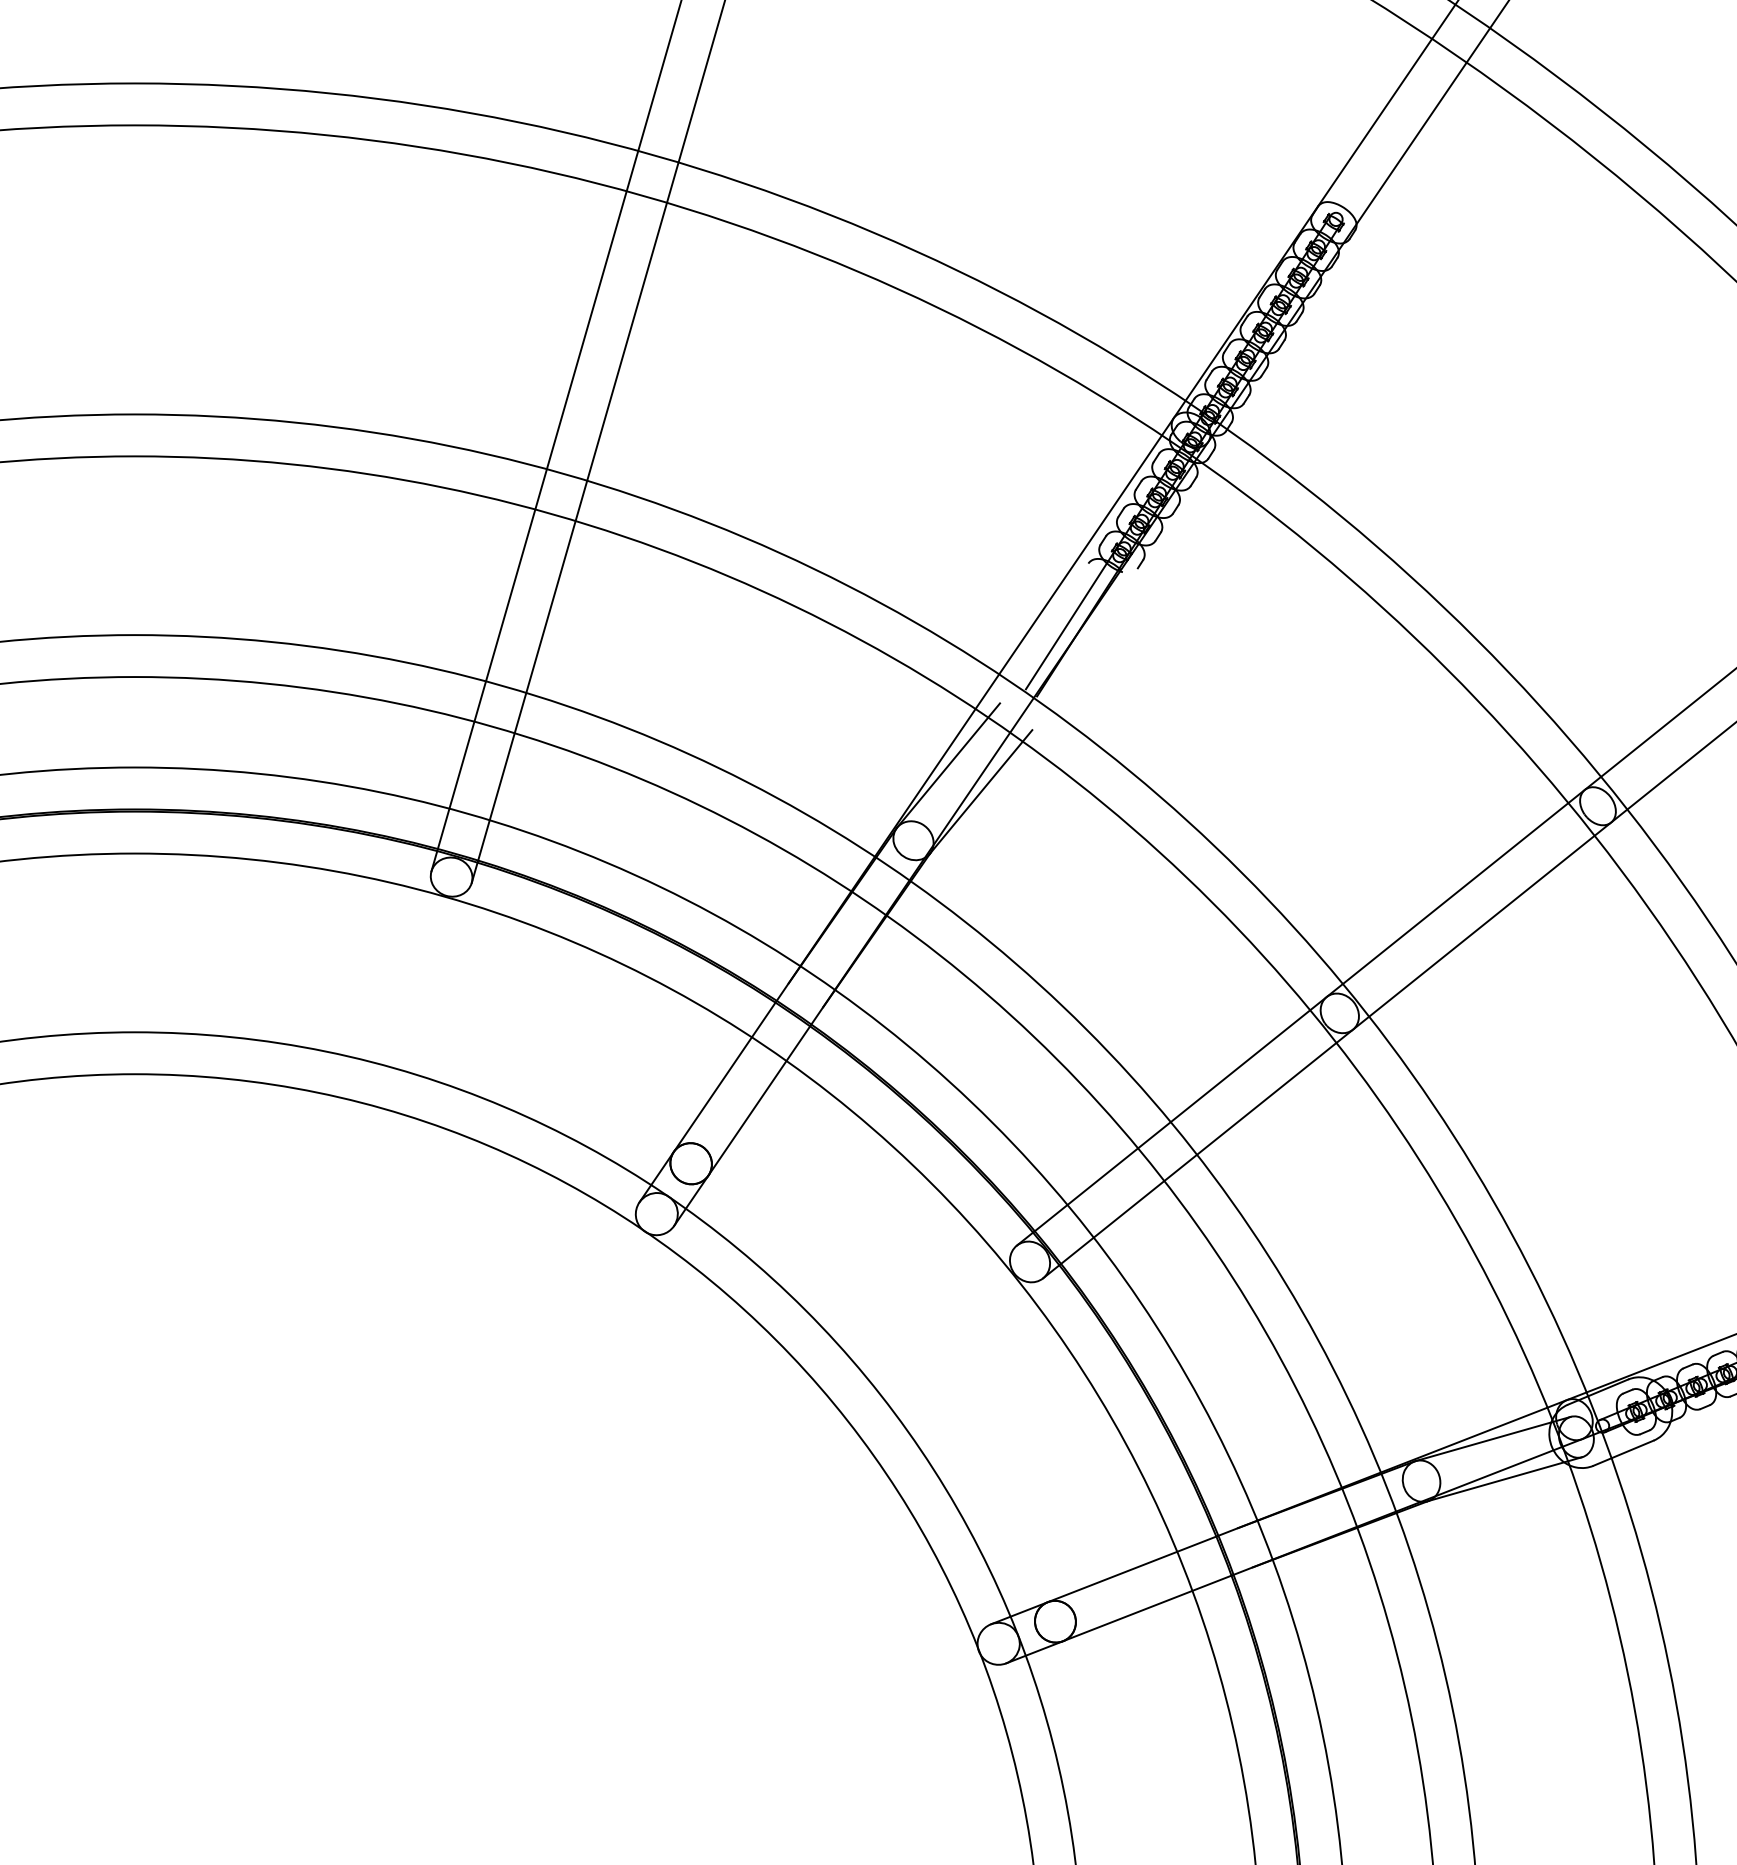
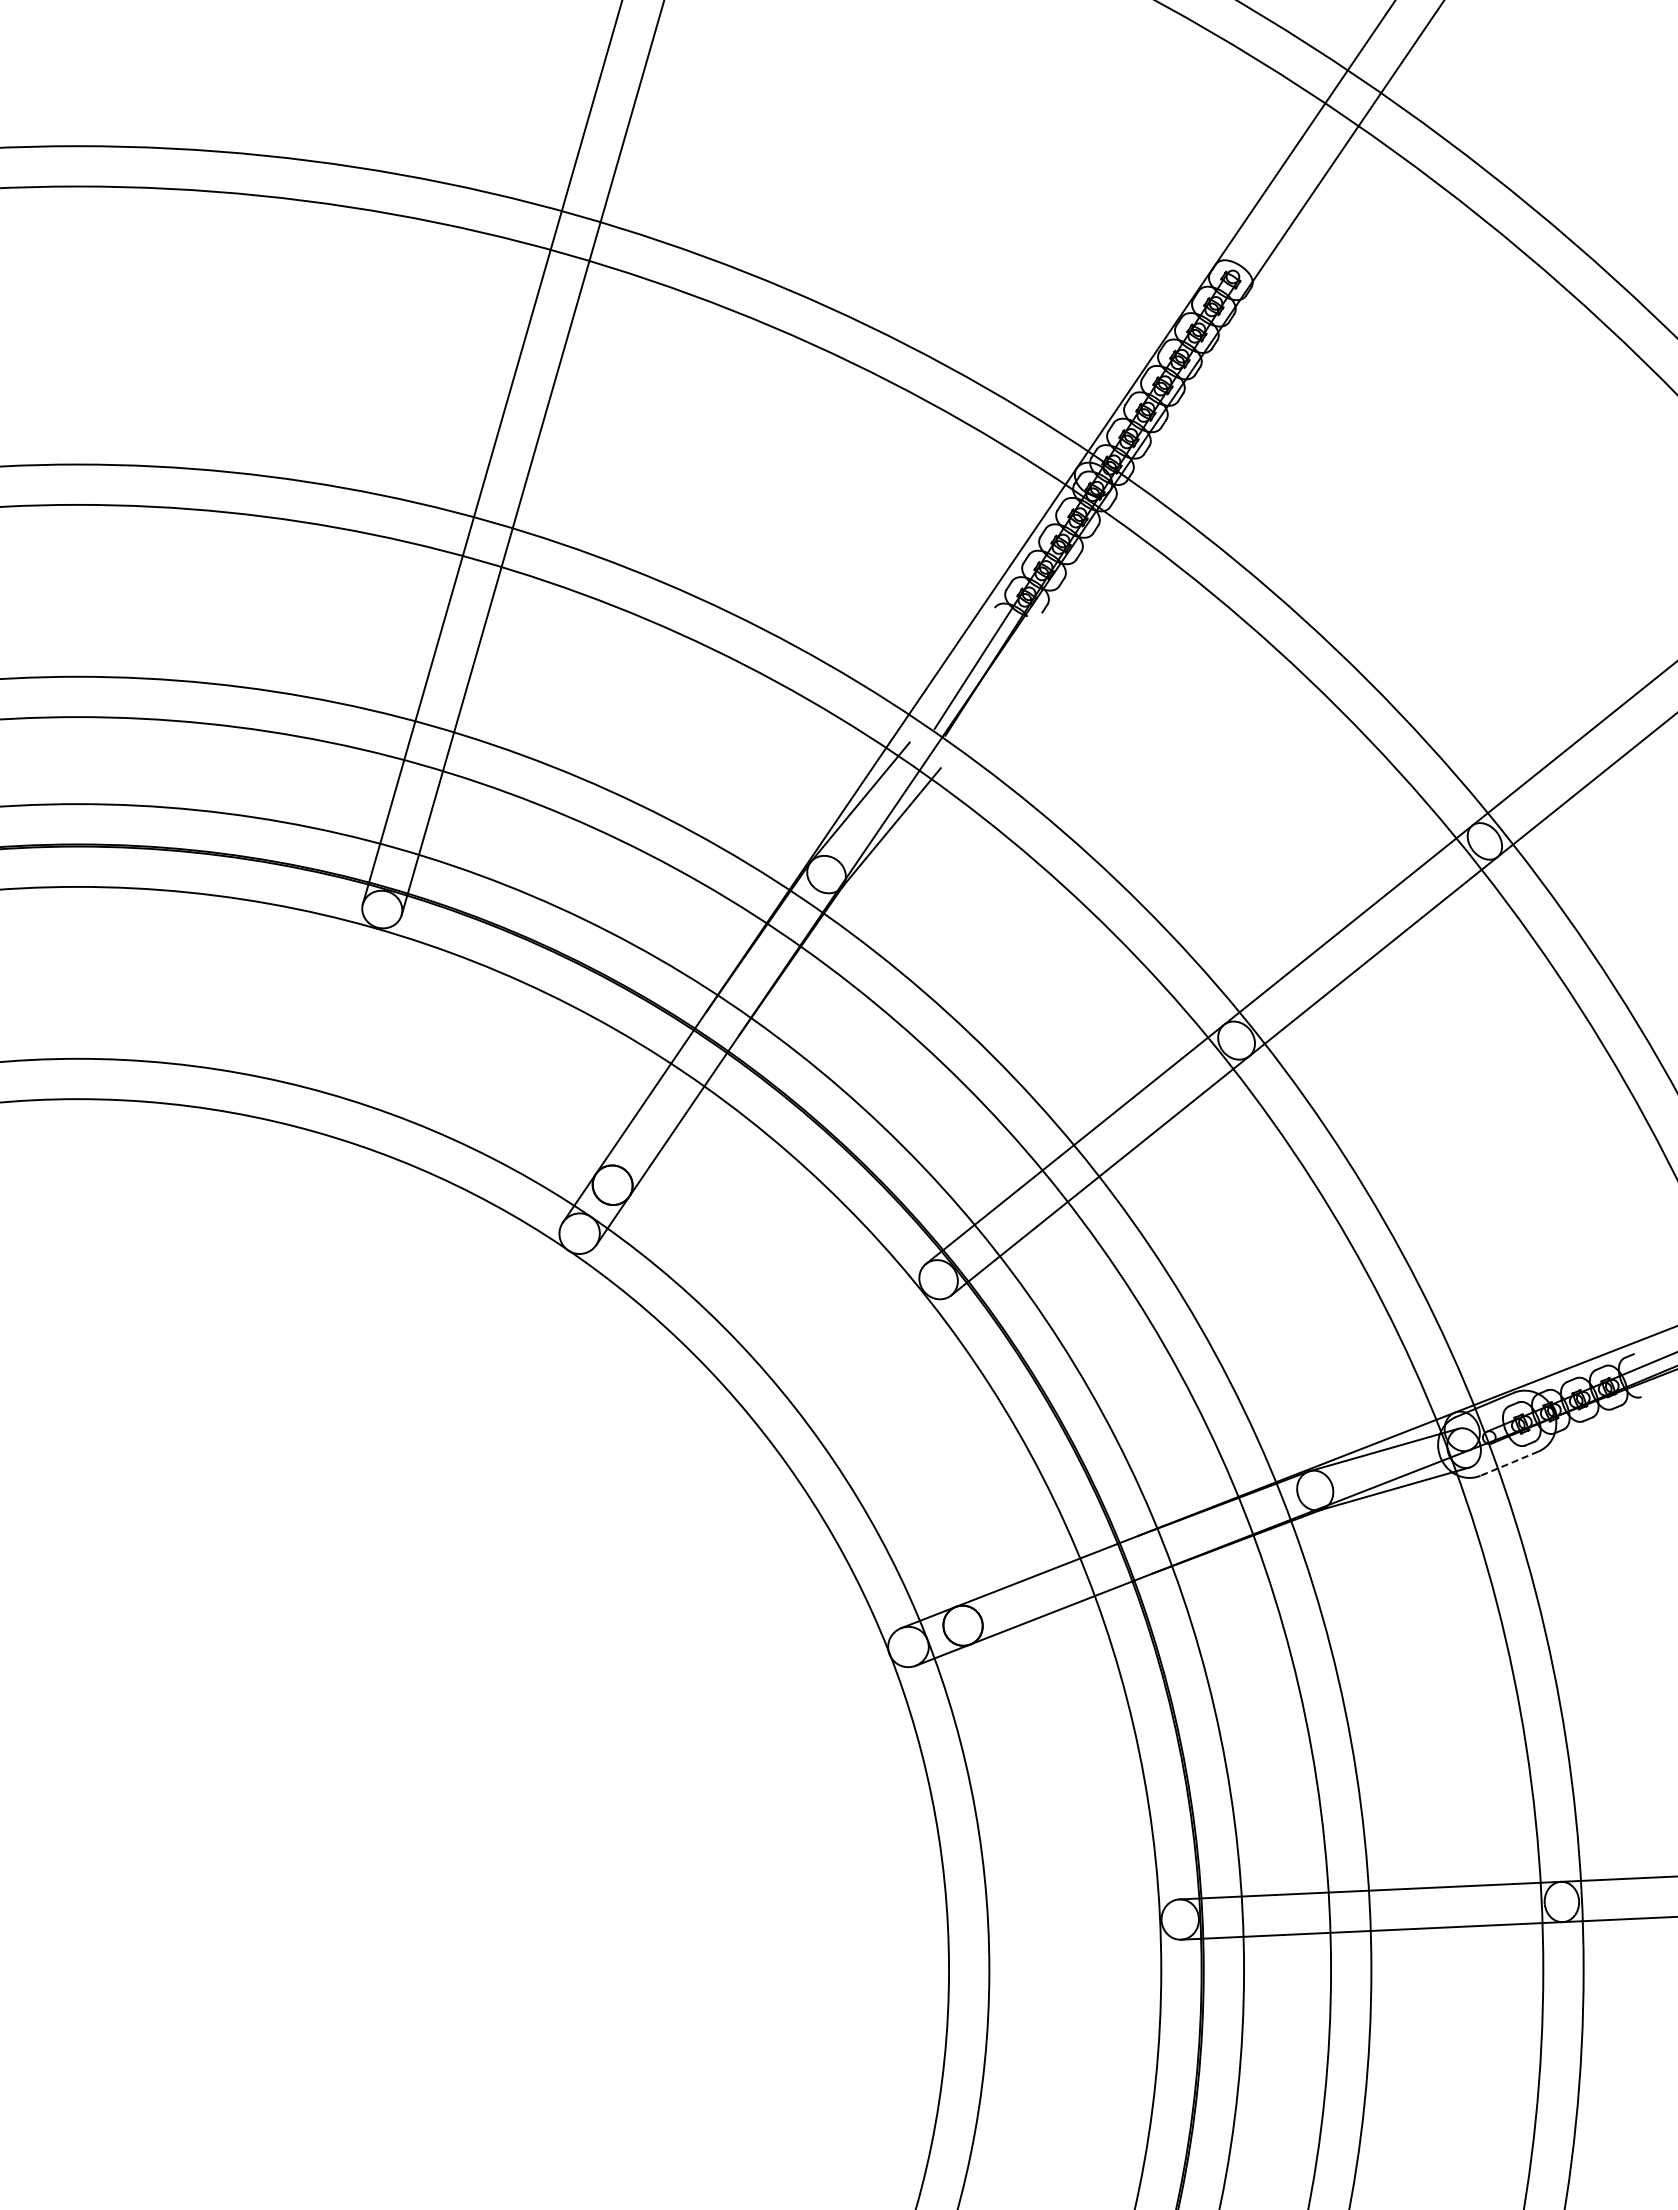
line: (1623, 1453) -> (1509, 1463), solid -> dashed

